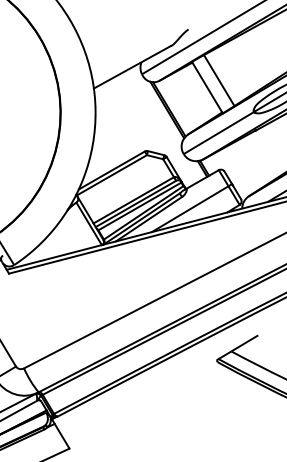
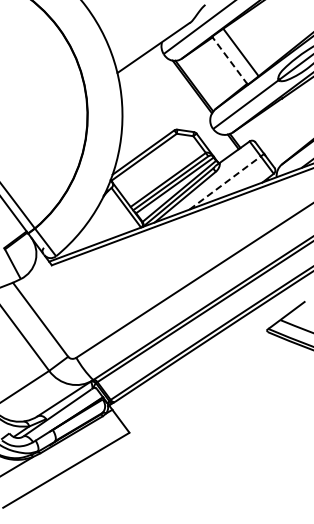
line: (206, 87) -> (229, 60), solid -> dashed
line: (190, 209) -> (225, 183), solid -> dashed

